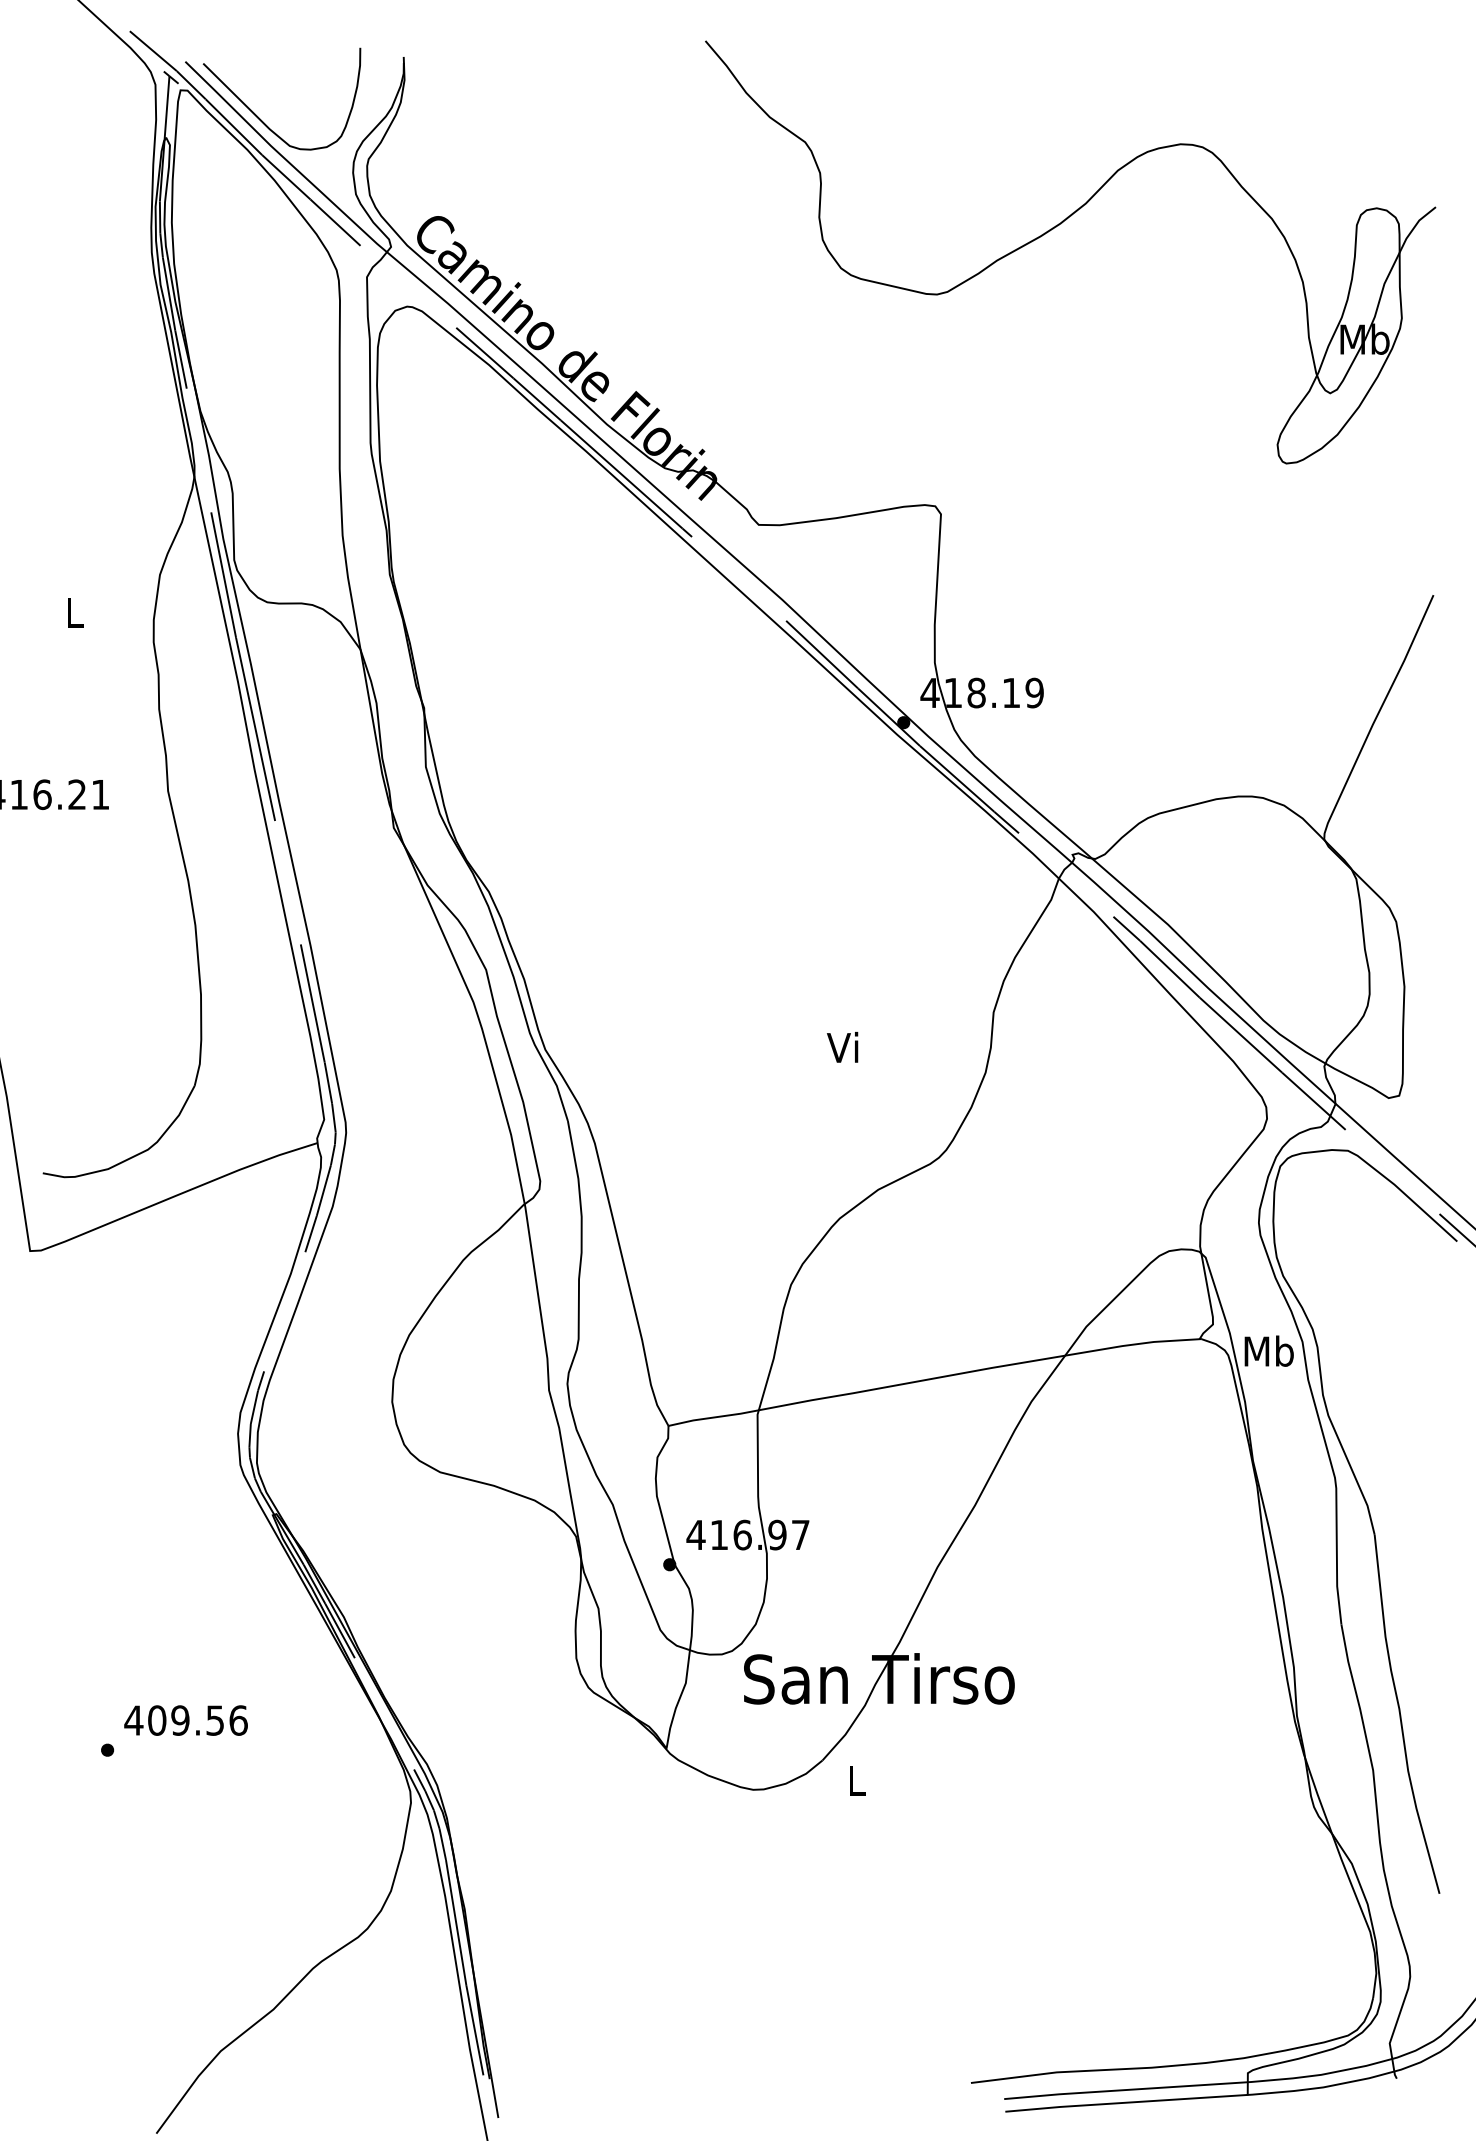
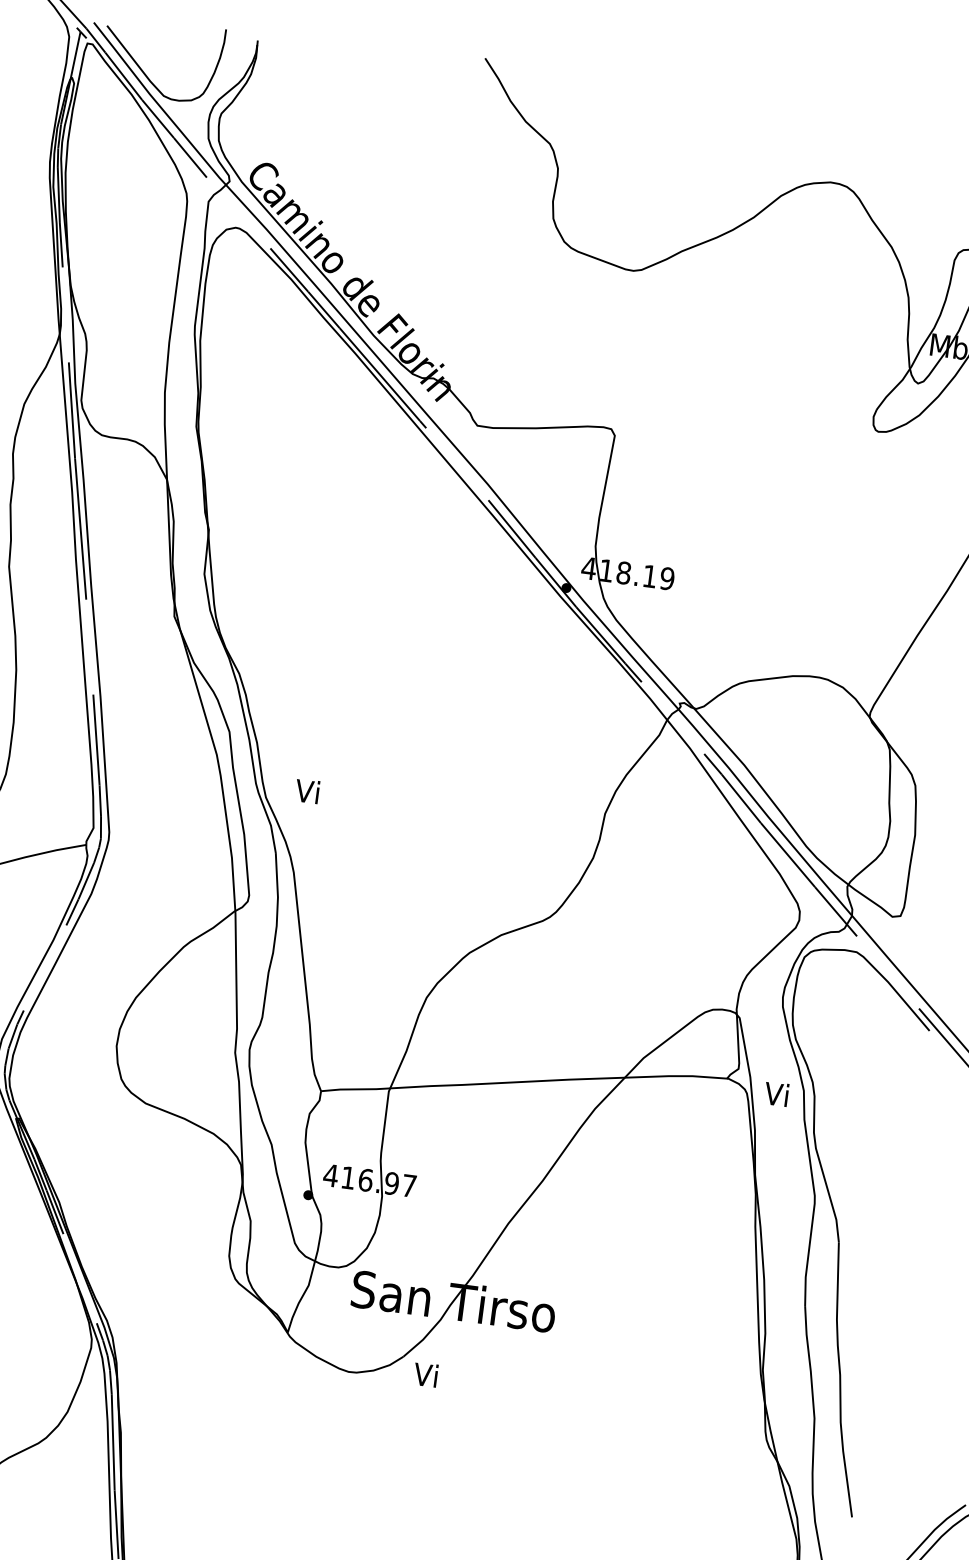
text: (842, 1047) -> (307, 791), moved
text: (1268, 1350) -> (777, 1093), Mb -> Vi
text: (854, 1779) -> (425, 1374), L -> Vi

